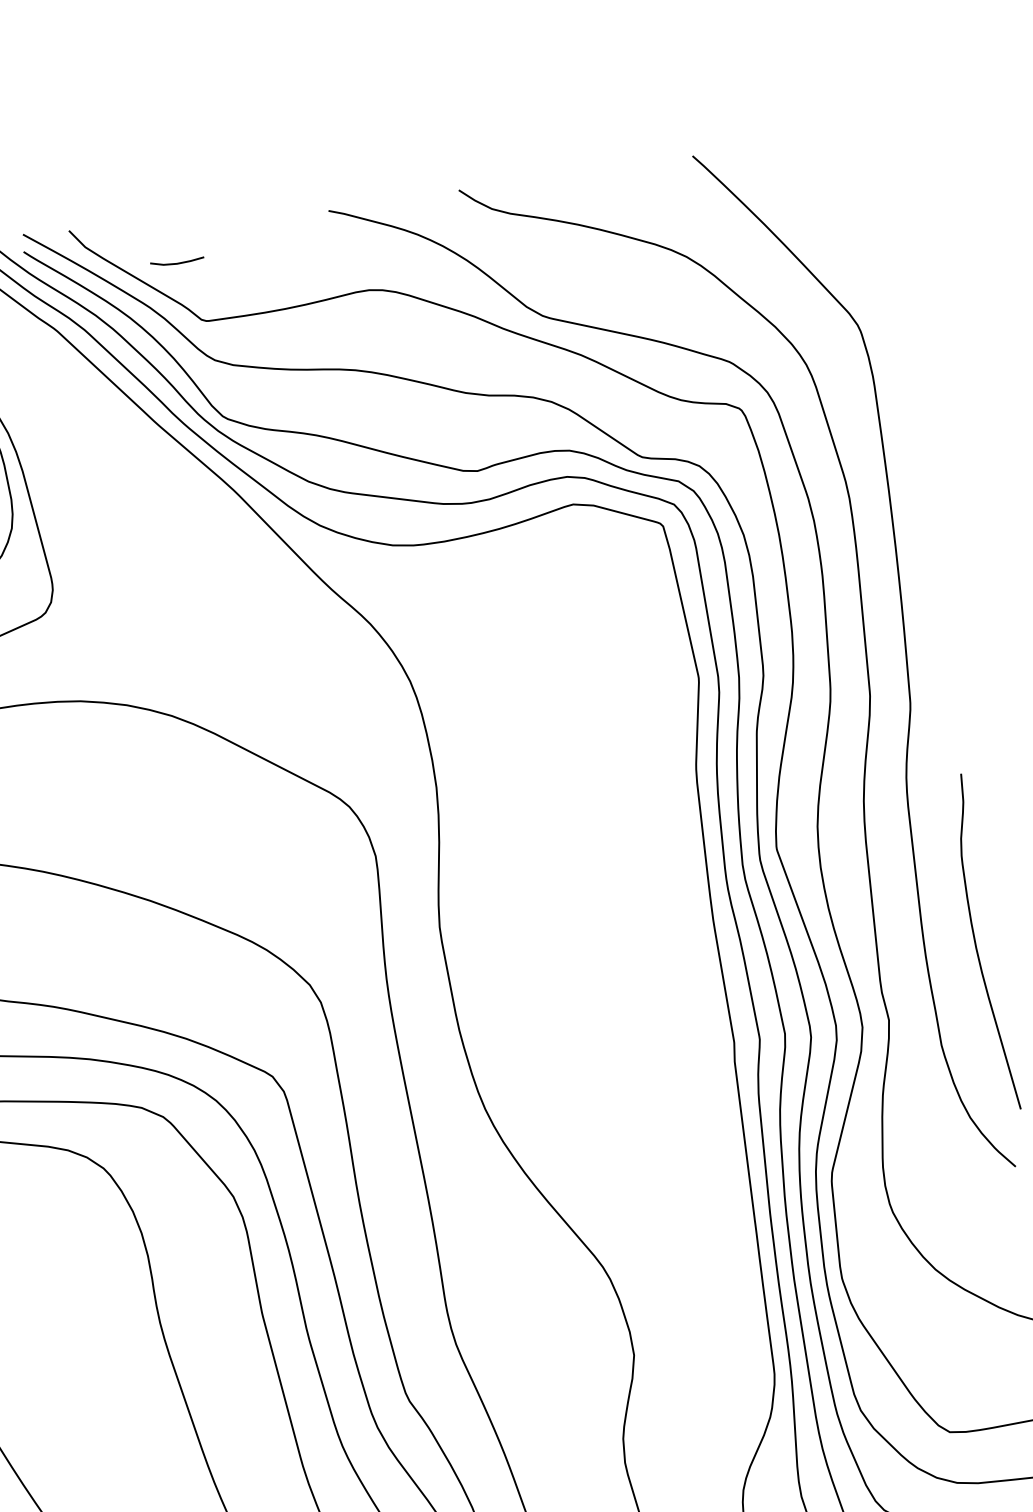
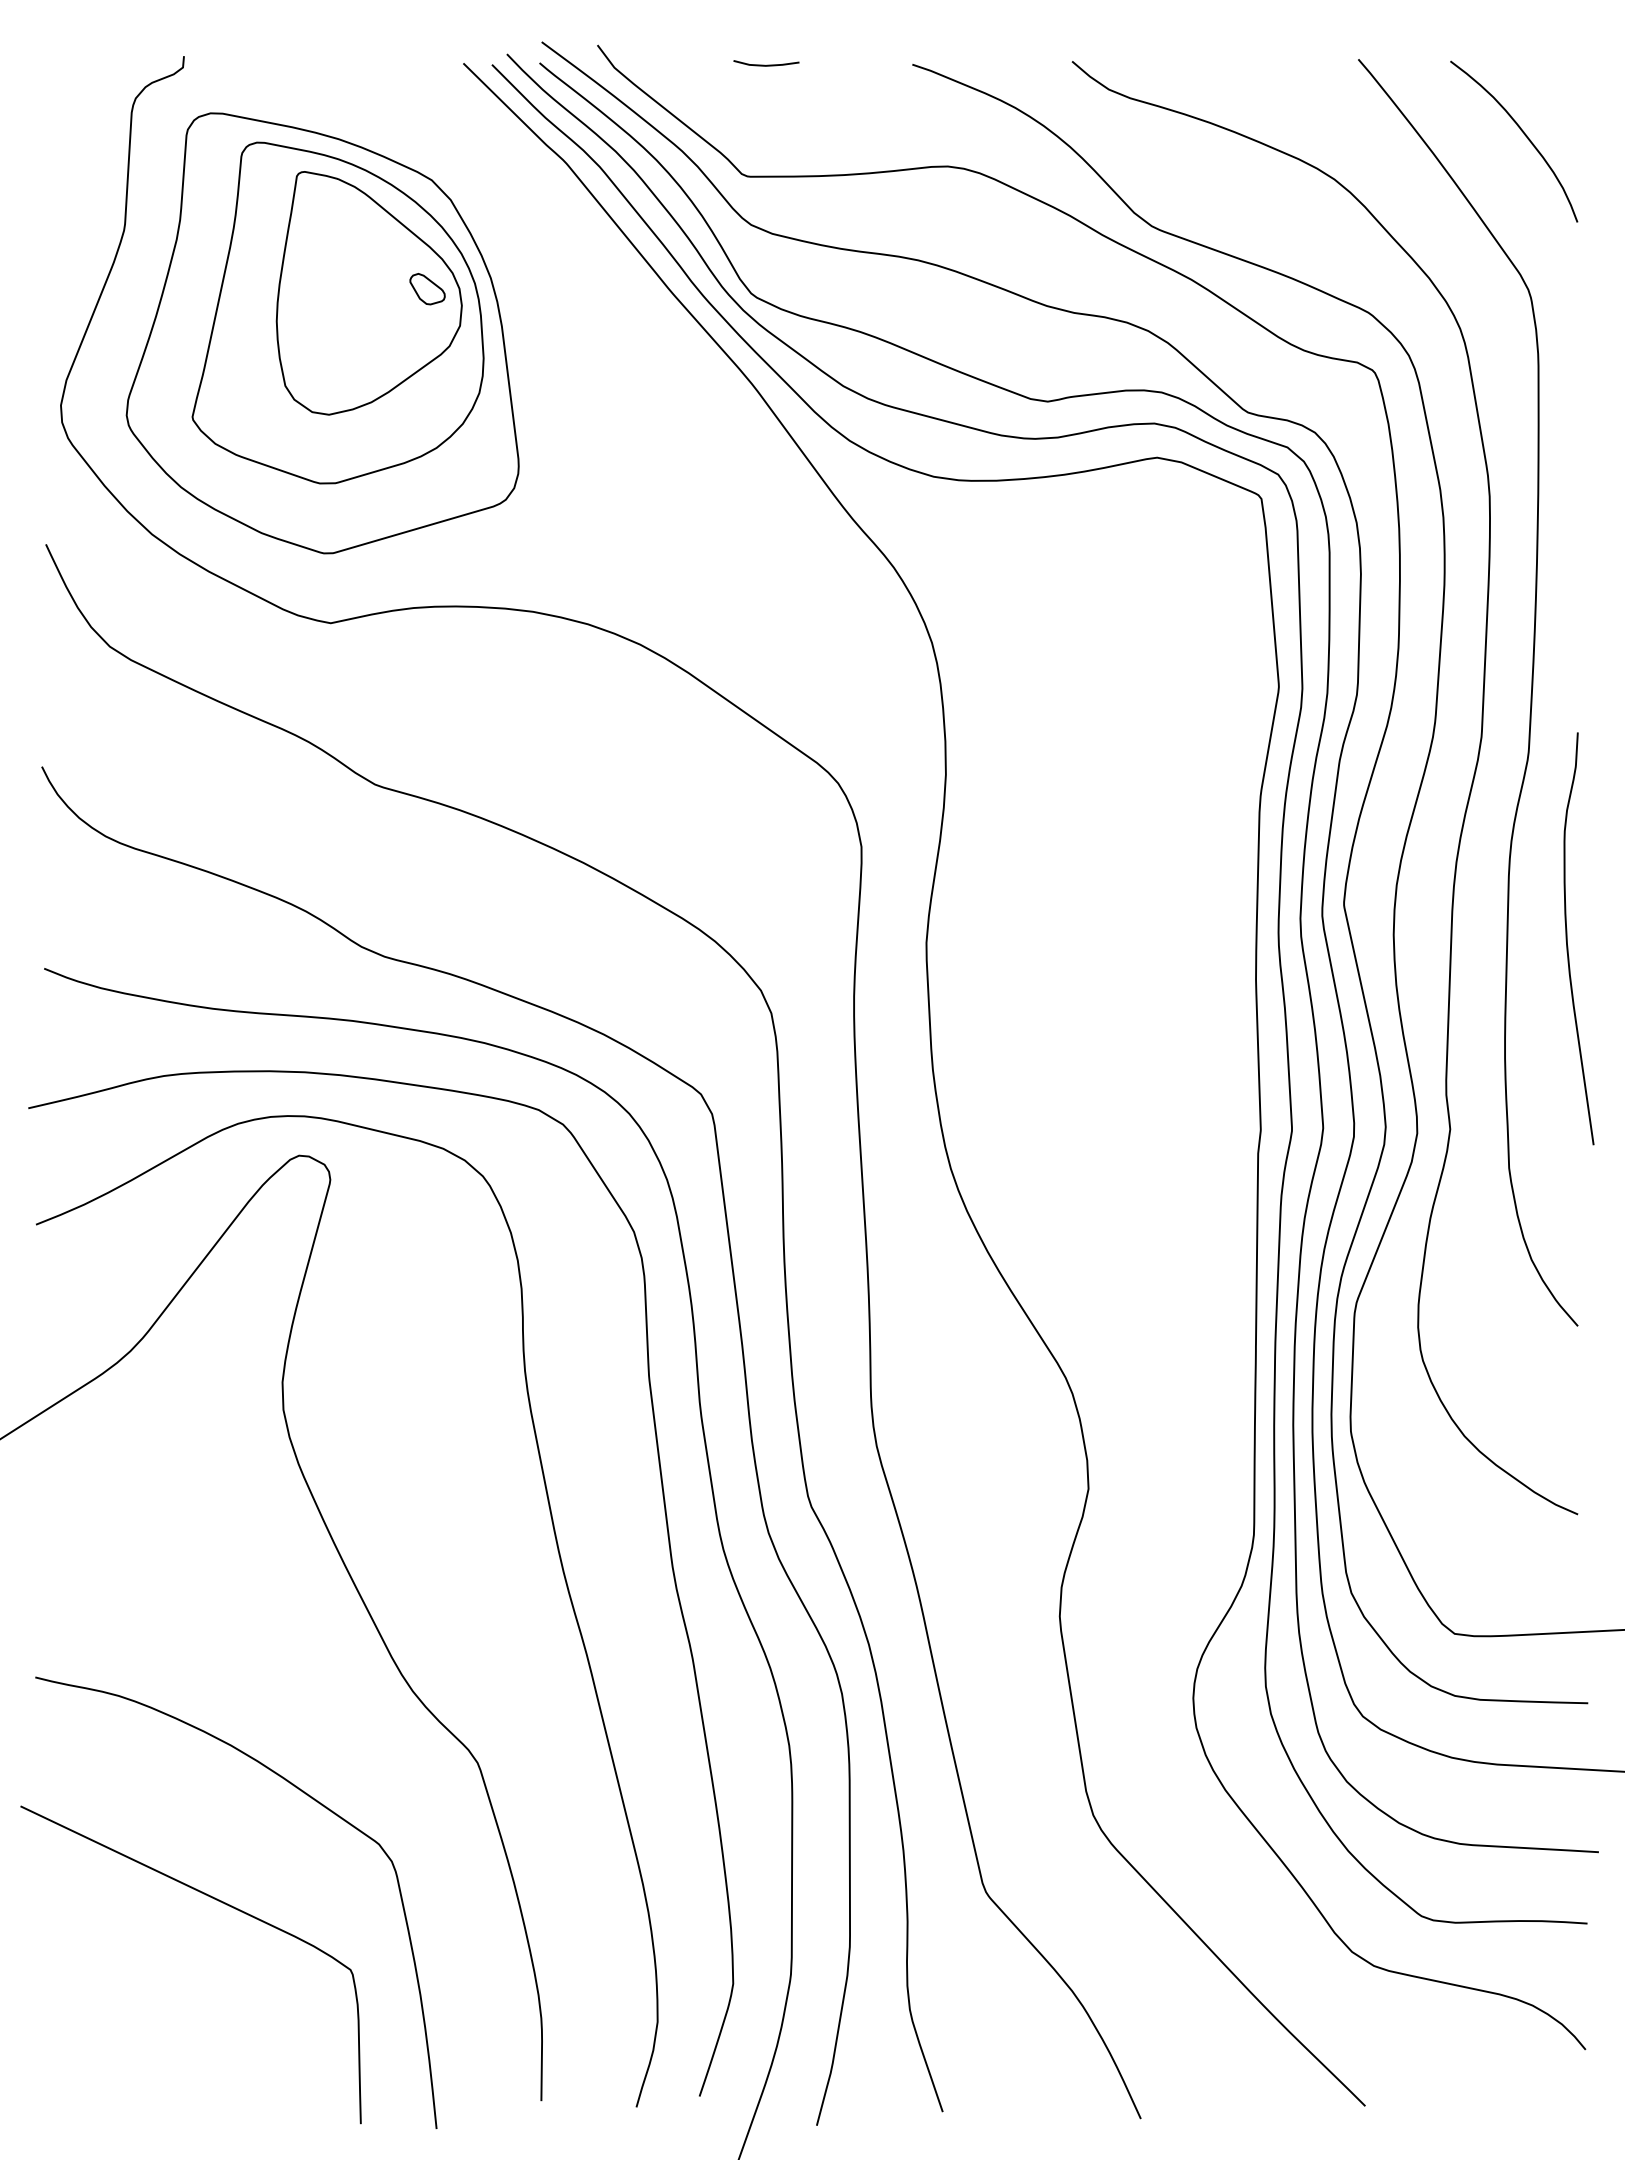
curve: (836, 199) -> (1524, 135), added
line: (177, 262) -> (766, 64), moved
curve: (976, 943) -> (1567, 938), moved

